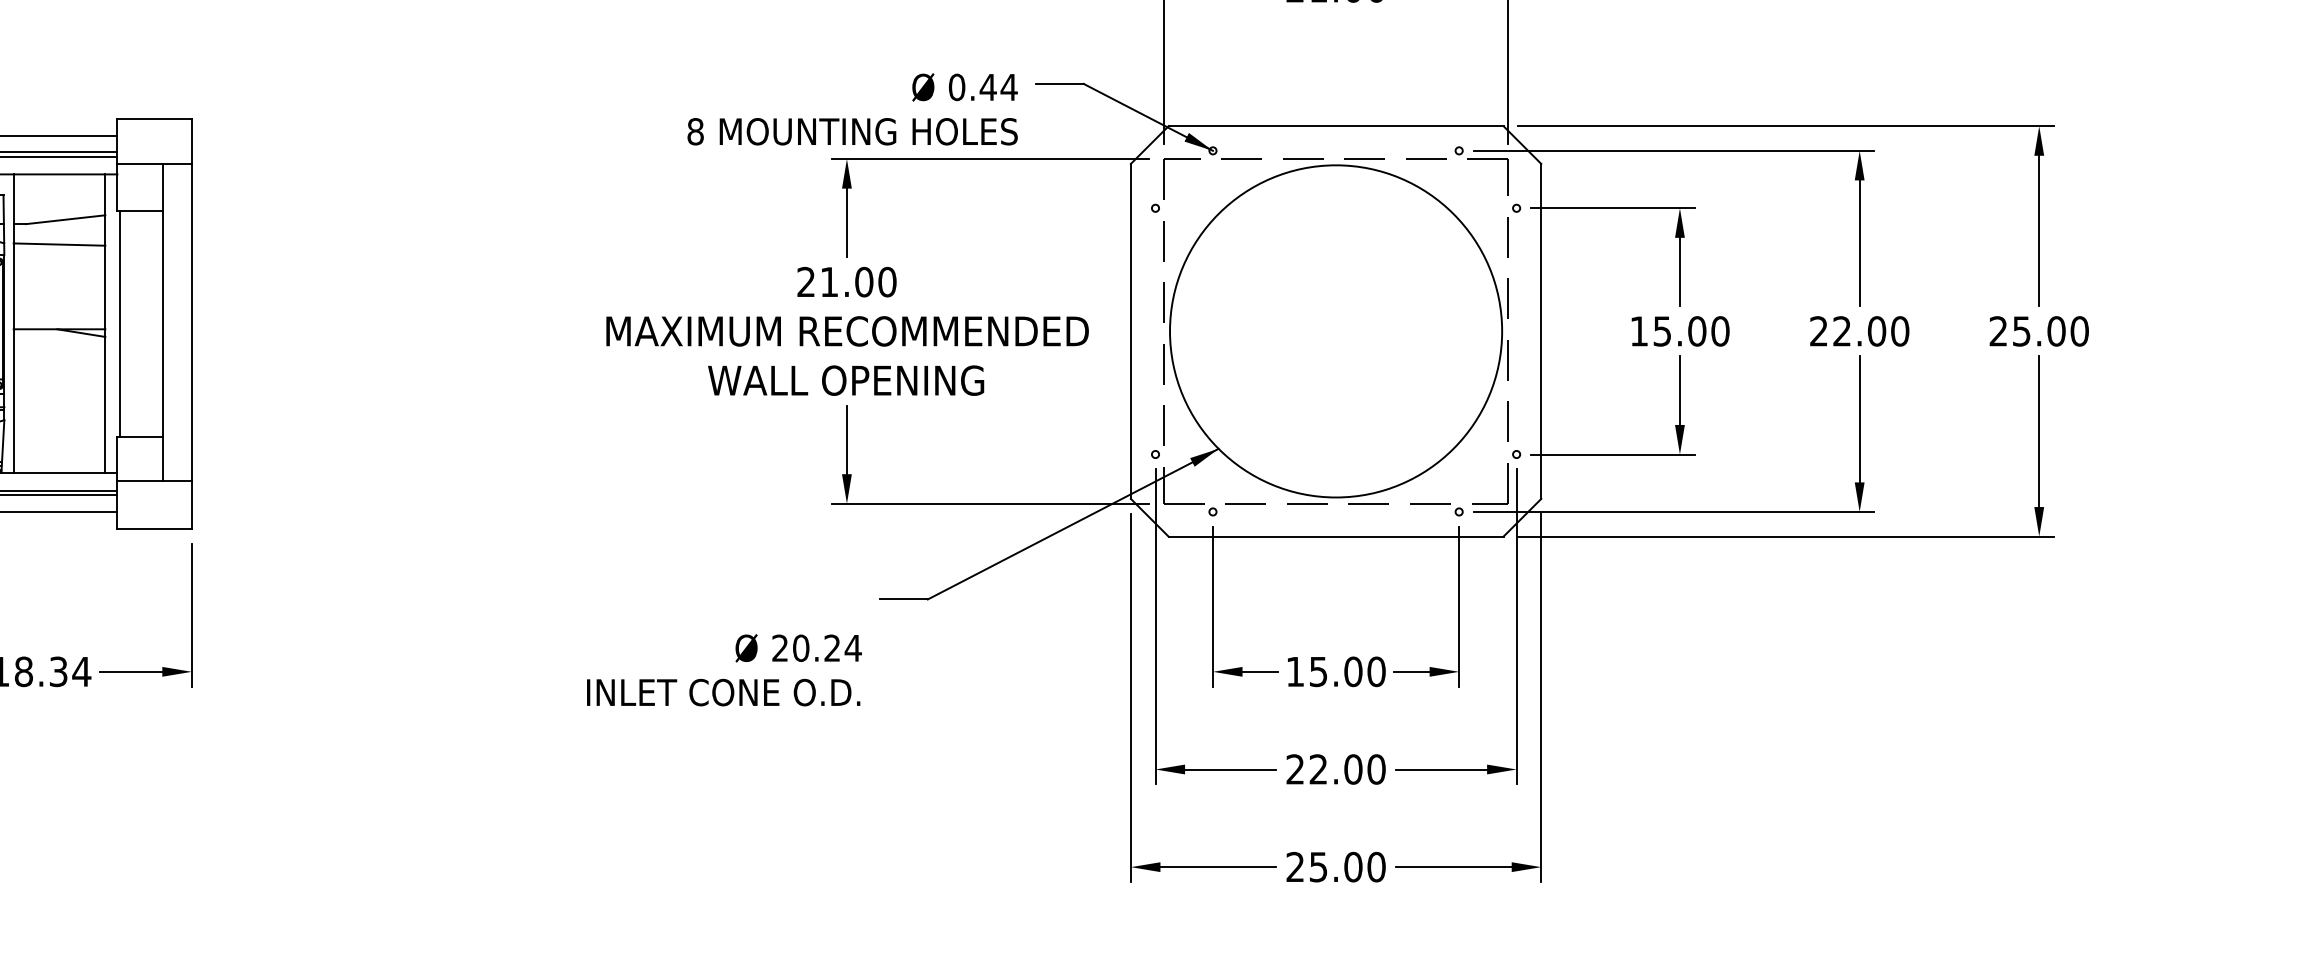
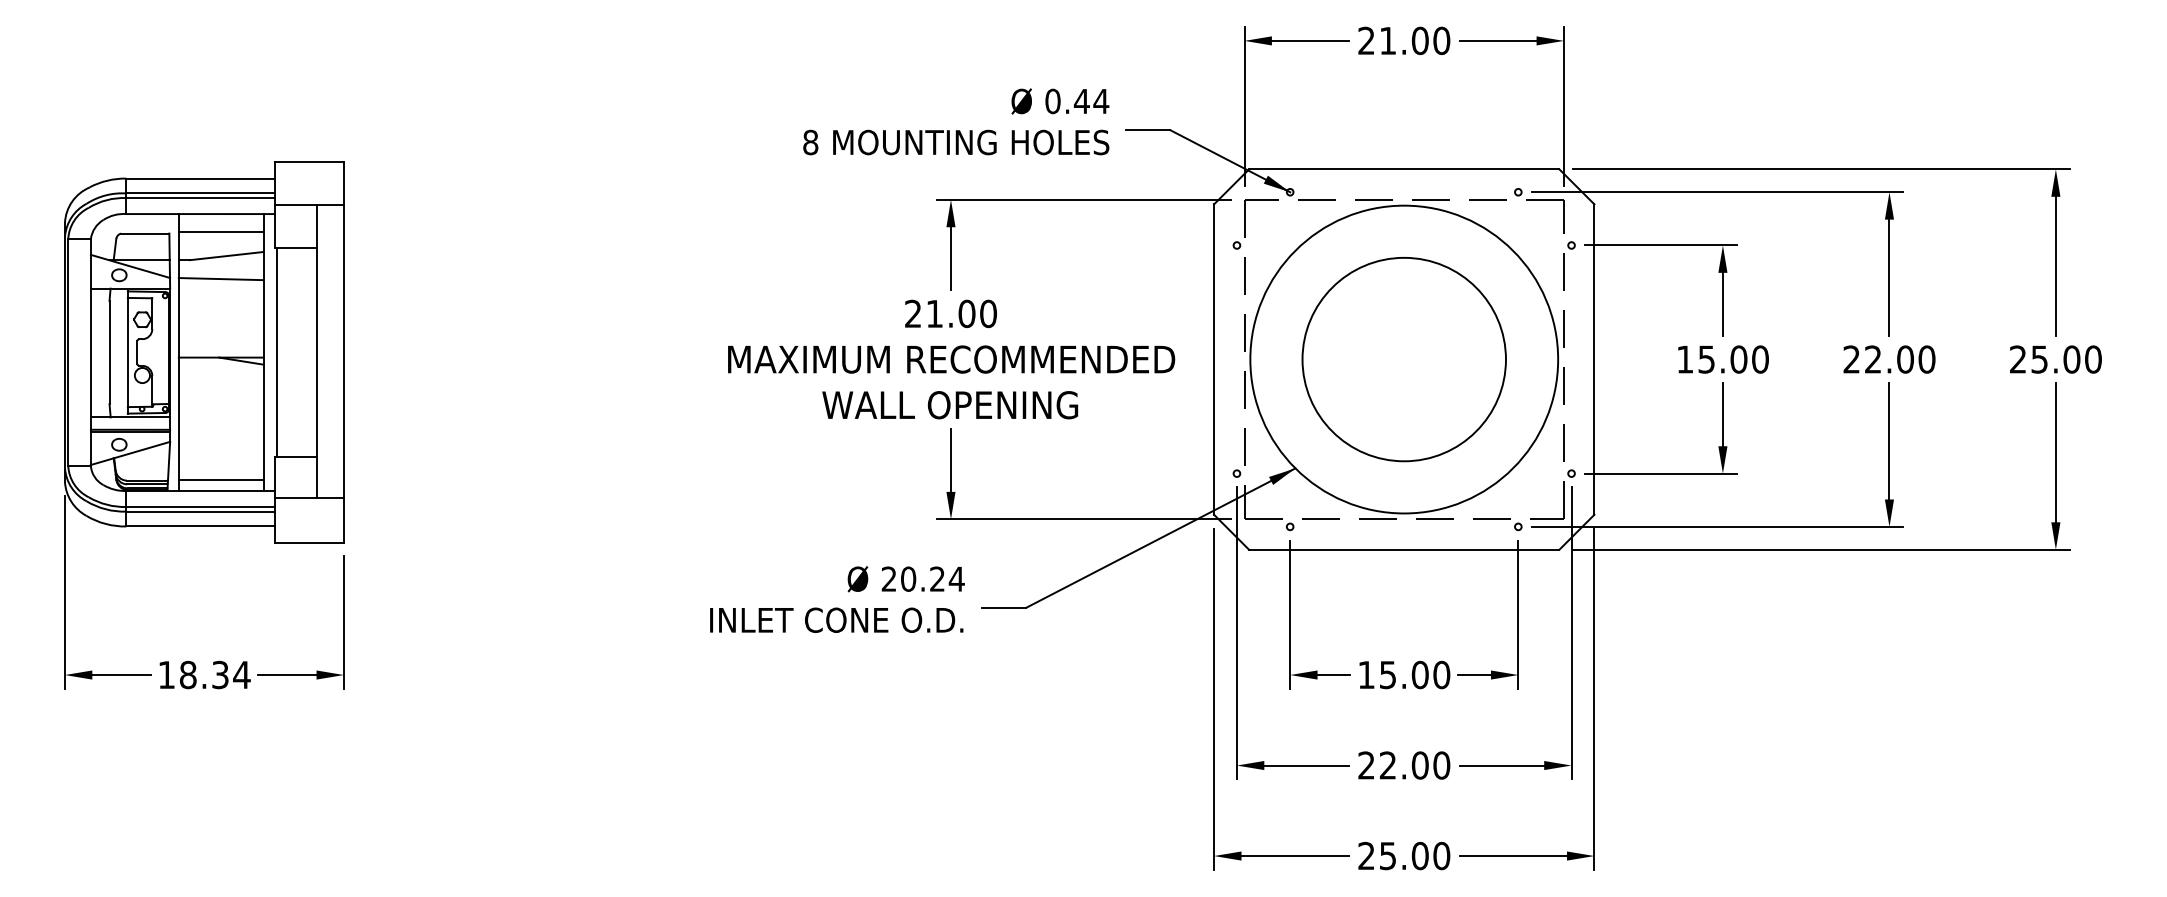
text: (852, 109) -> (956, 121), moved
line: (58, 193) -> (220, 231), added
circle: (1335, 331) -> (1403, 359), added
line: (58, 461) -> (220, 480), added
text: (724, 670) -> (837, 599), moved

